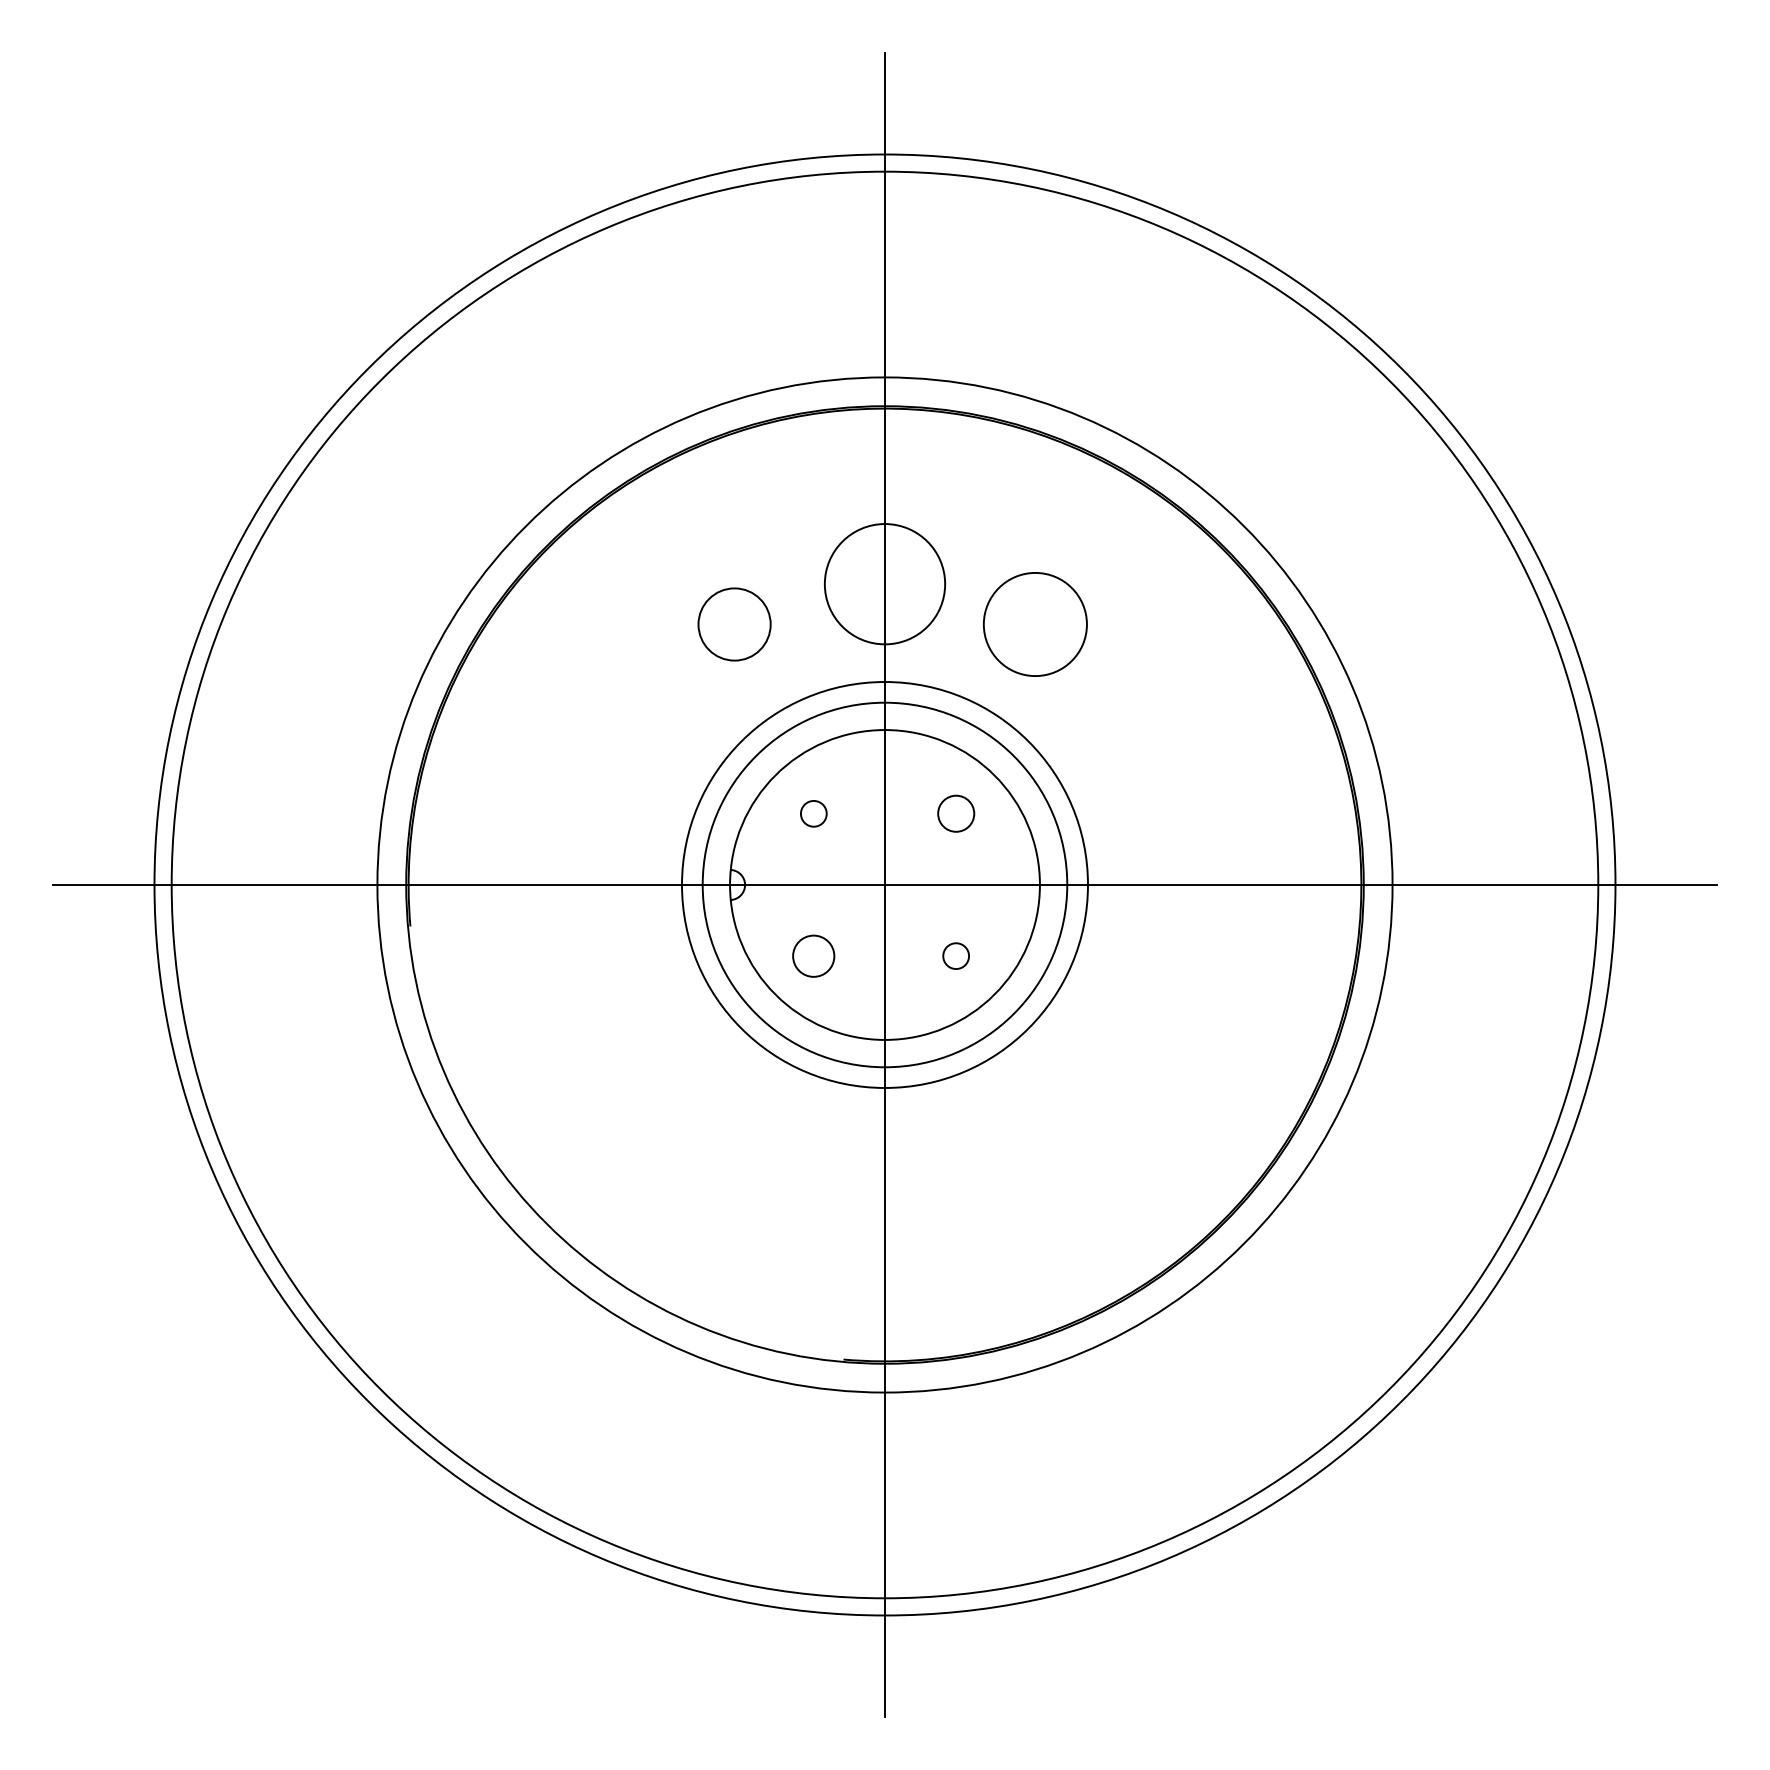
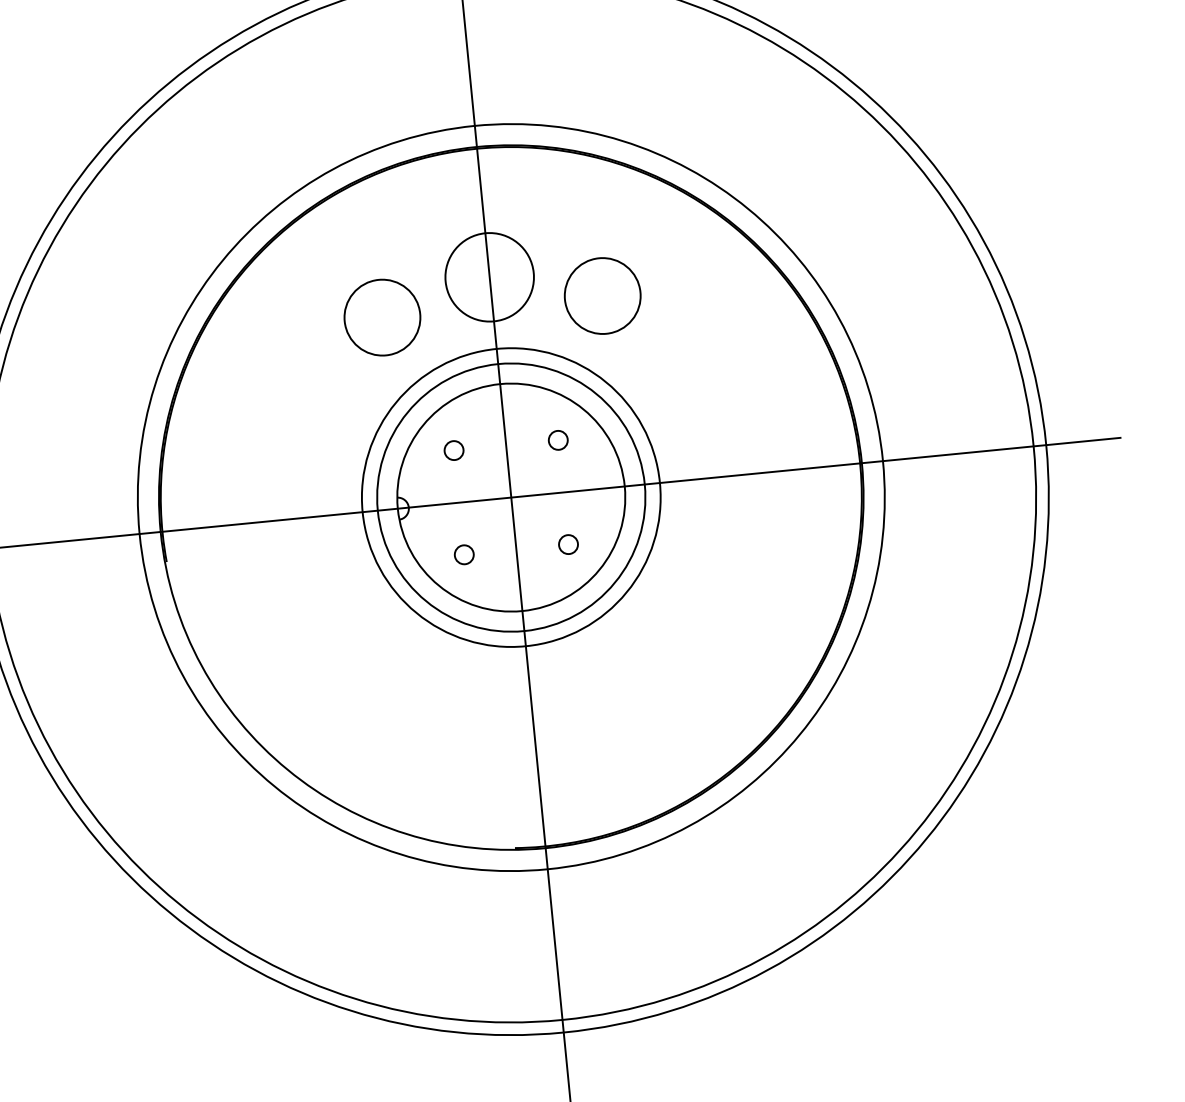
circle: (734, 624) -> (382, 317), size x1.43
circle: (955, 813) -> (557, 440), size x0.71
circle: (813, 955) -> (464, 554), size x0.62

